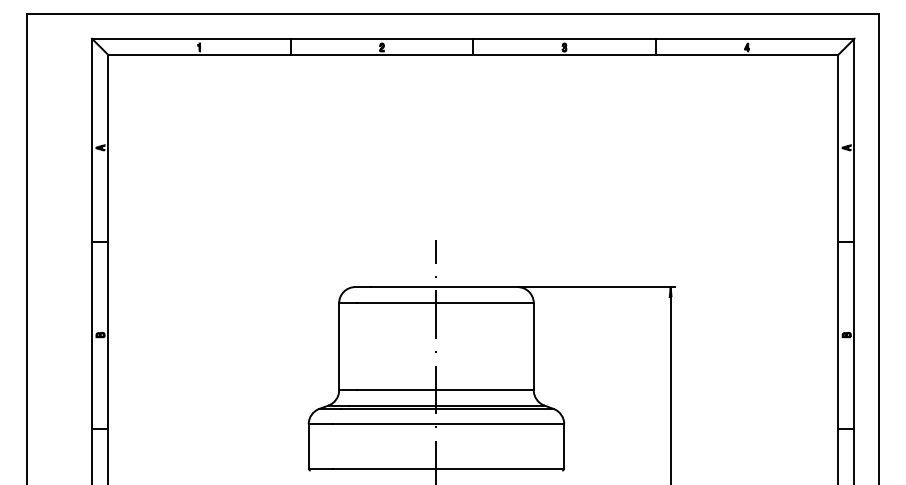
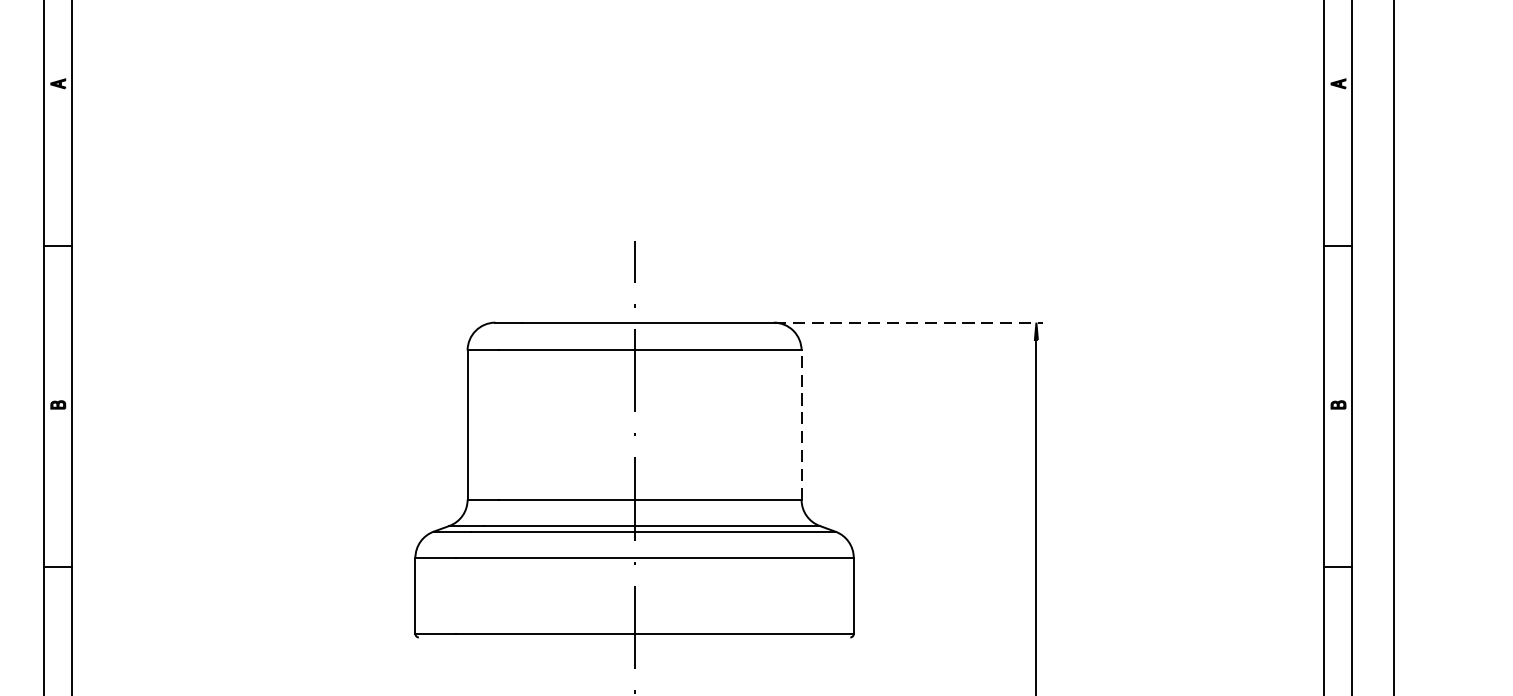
line: (596, 287) -> (909, 323), solid -> dashed
line: (533, 346) -> (801, 424), solid -> dashed

